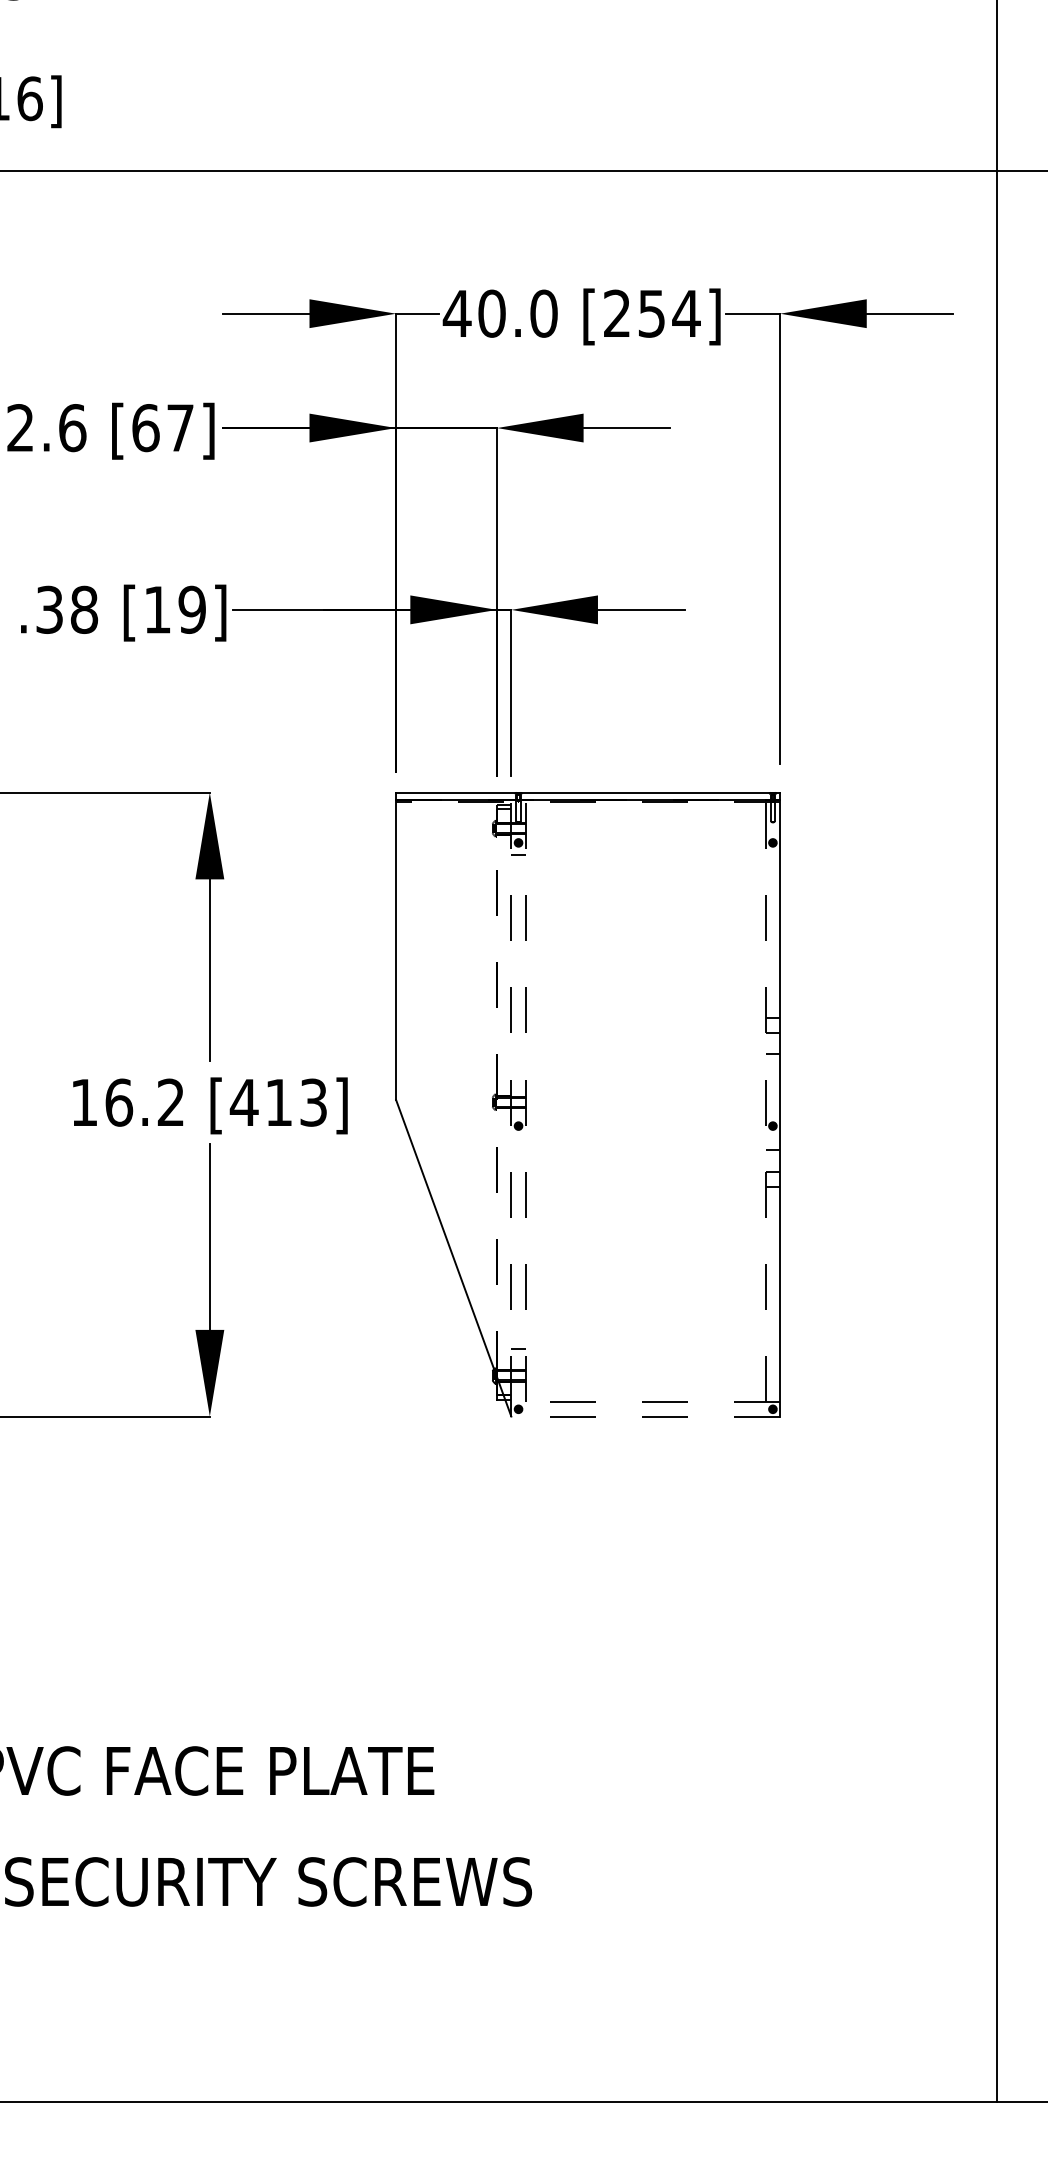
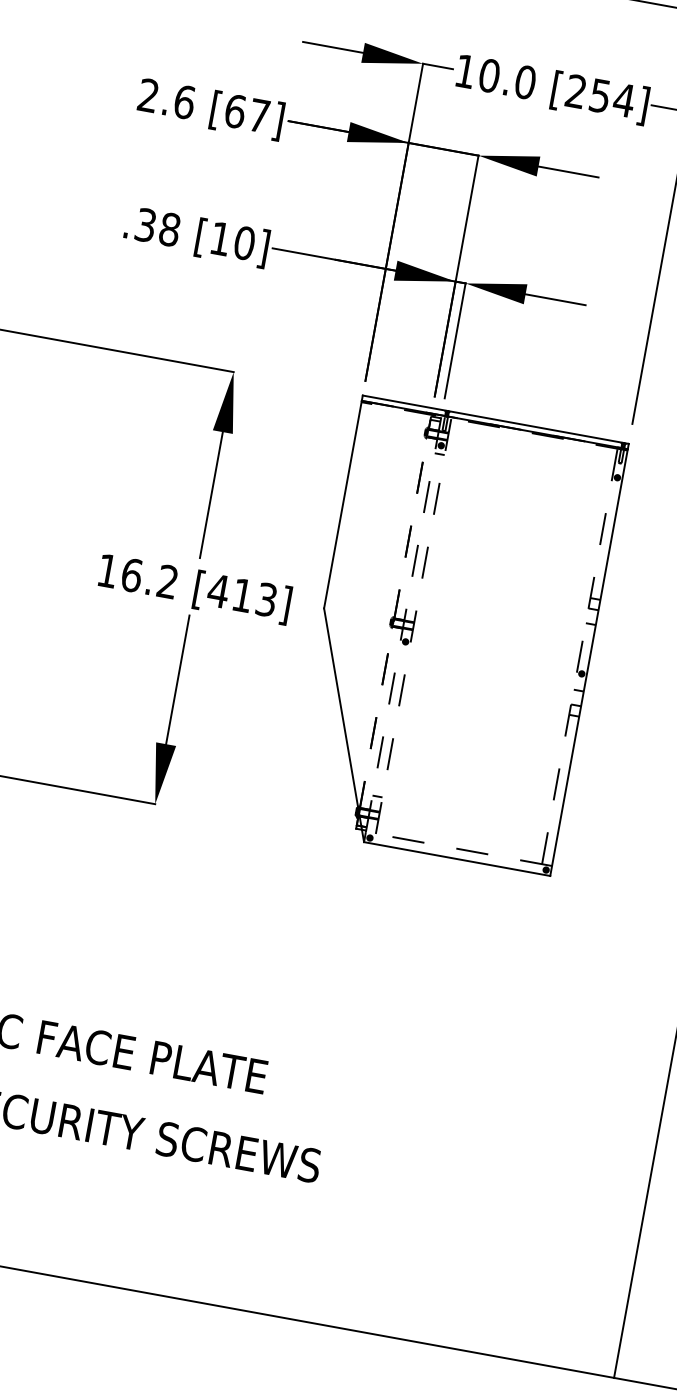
text: (456, 313) -> (464, 71), 40.0 -> 10.0
text: (192, 609) -> (244, 243), [19] -> [10]
line: (645, 1416) -> (456, 859), dashed -> solid

